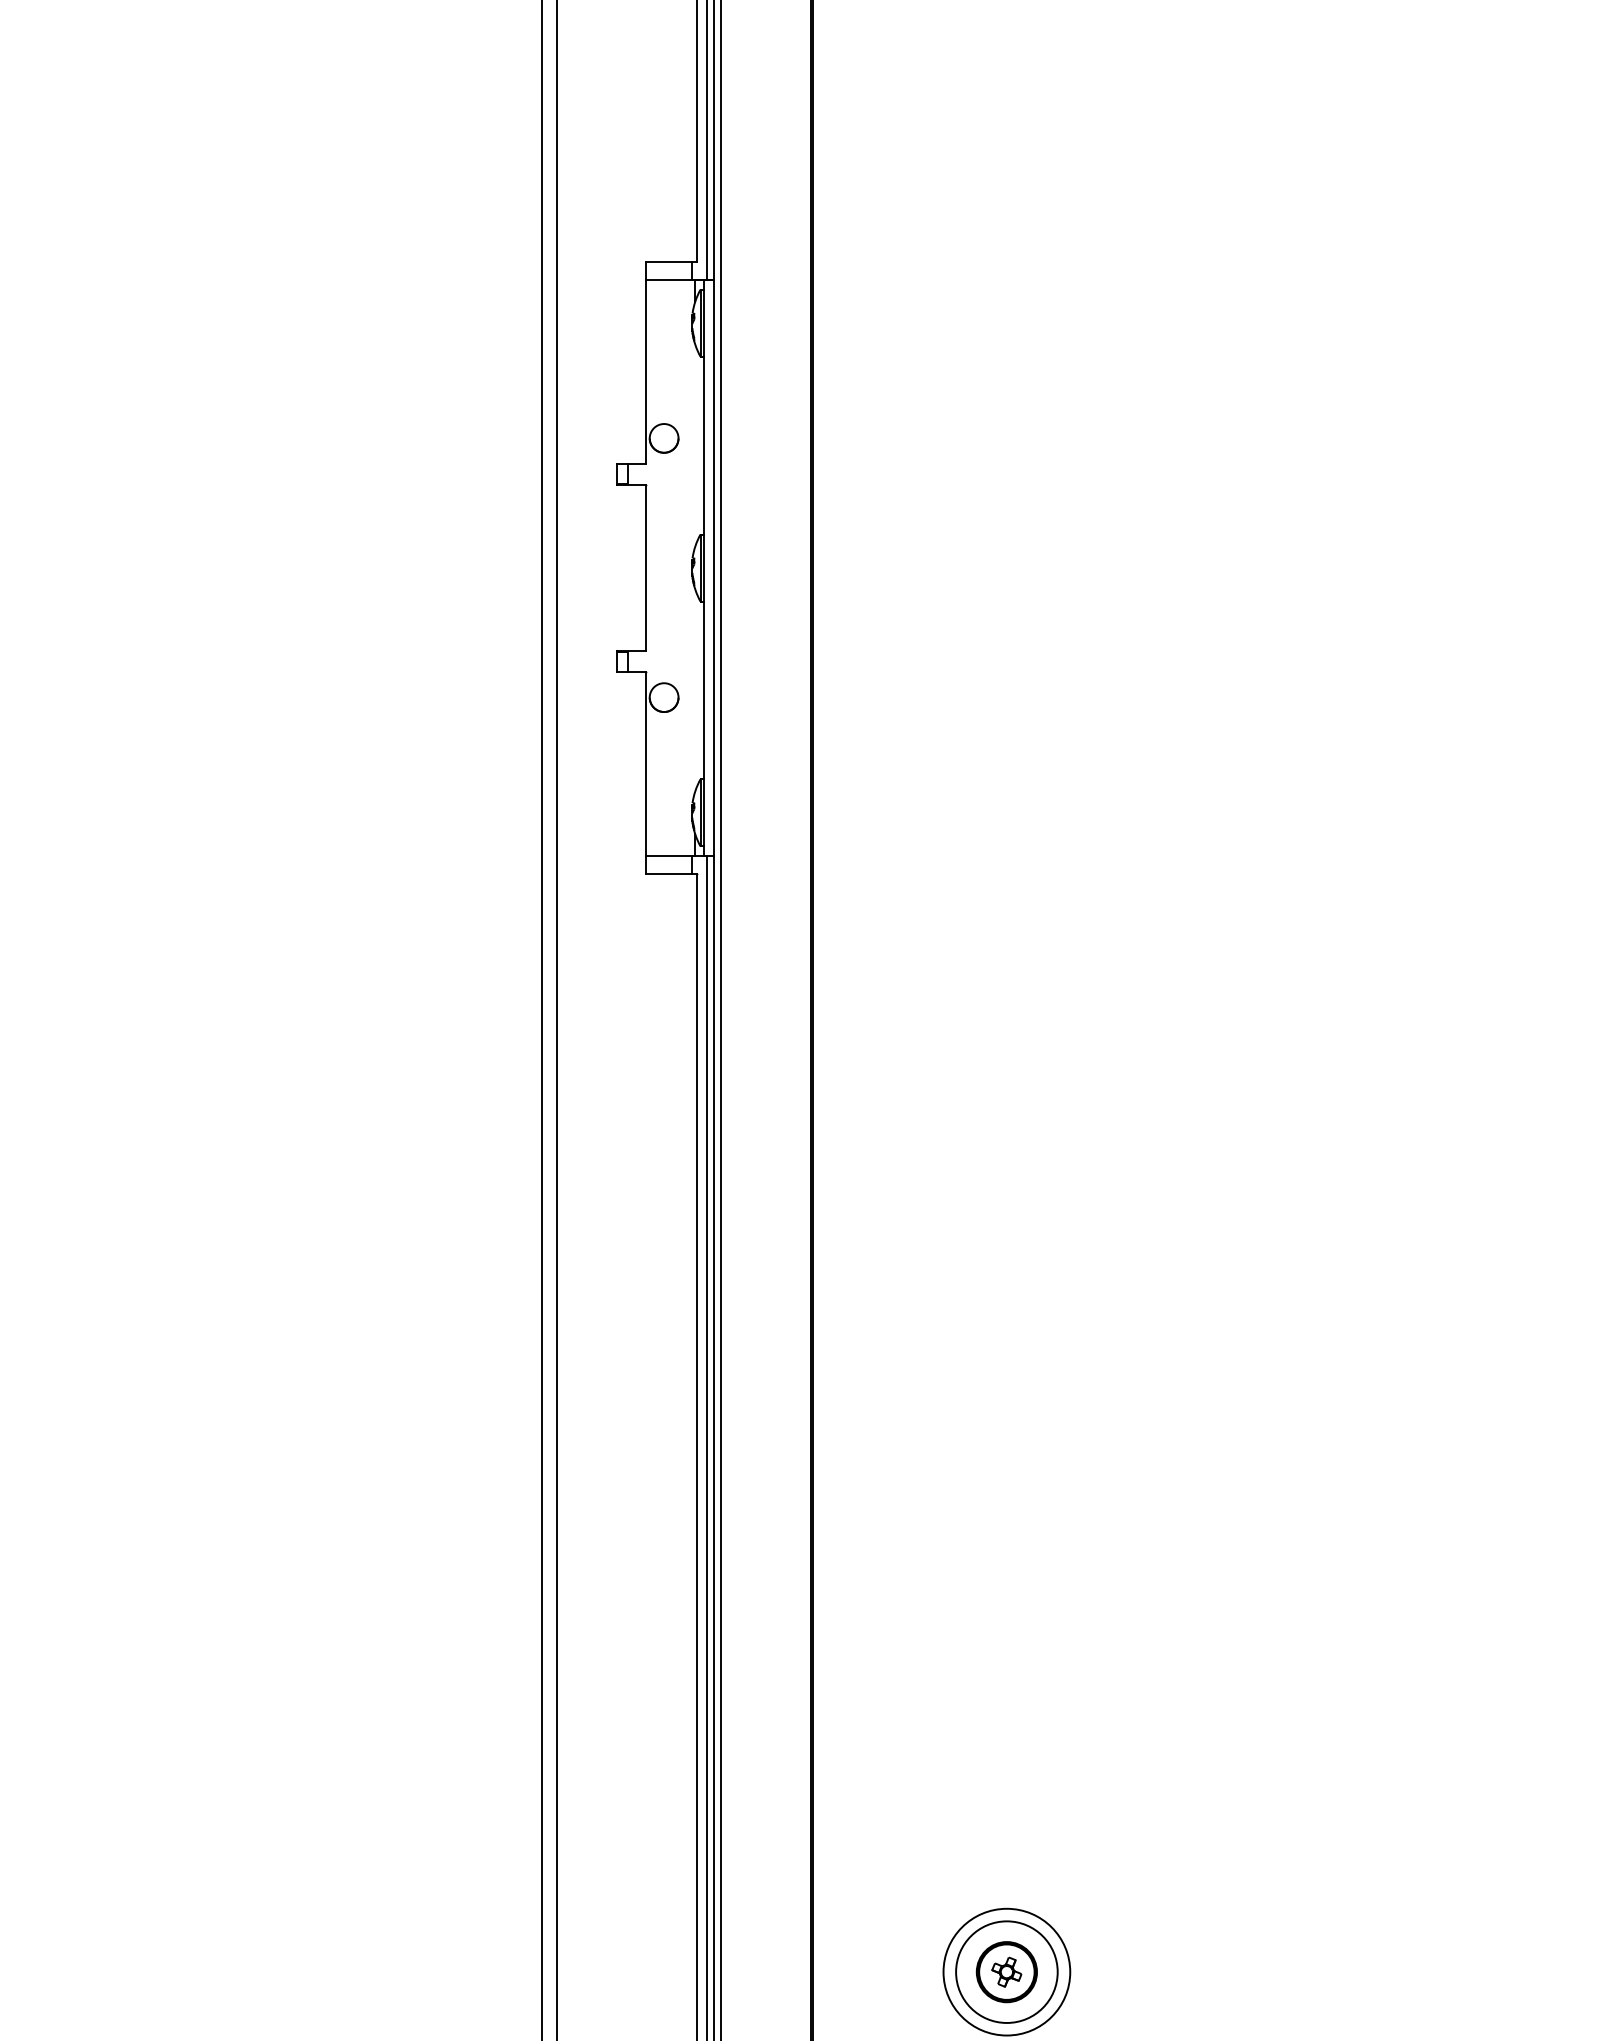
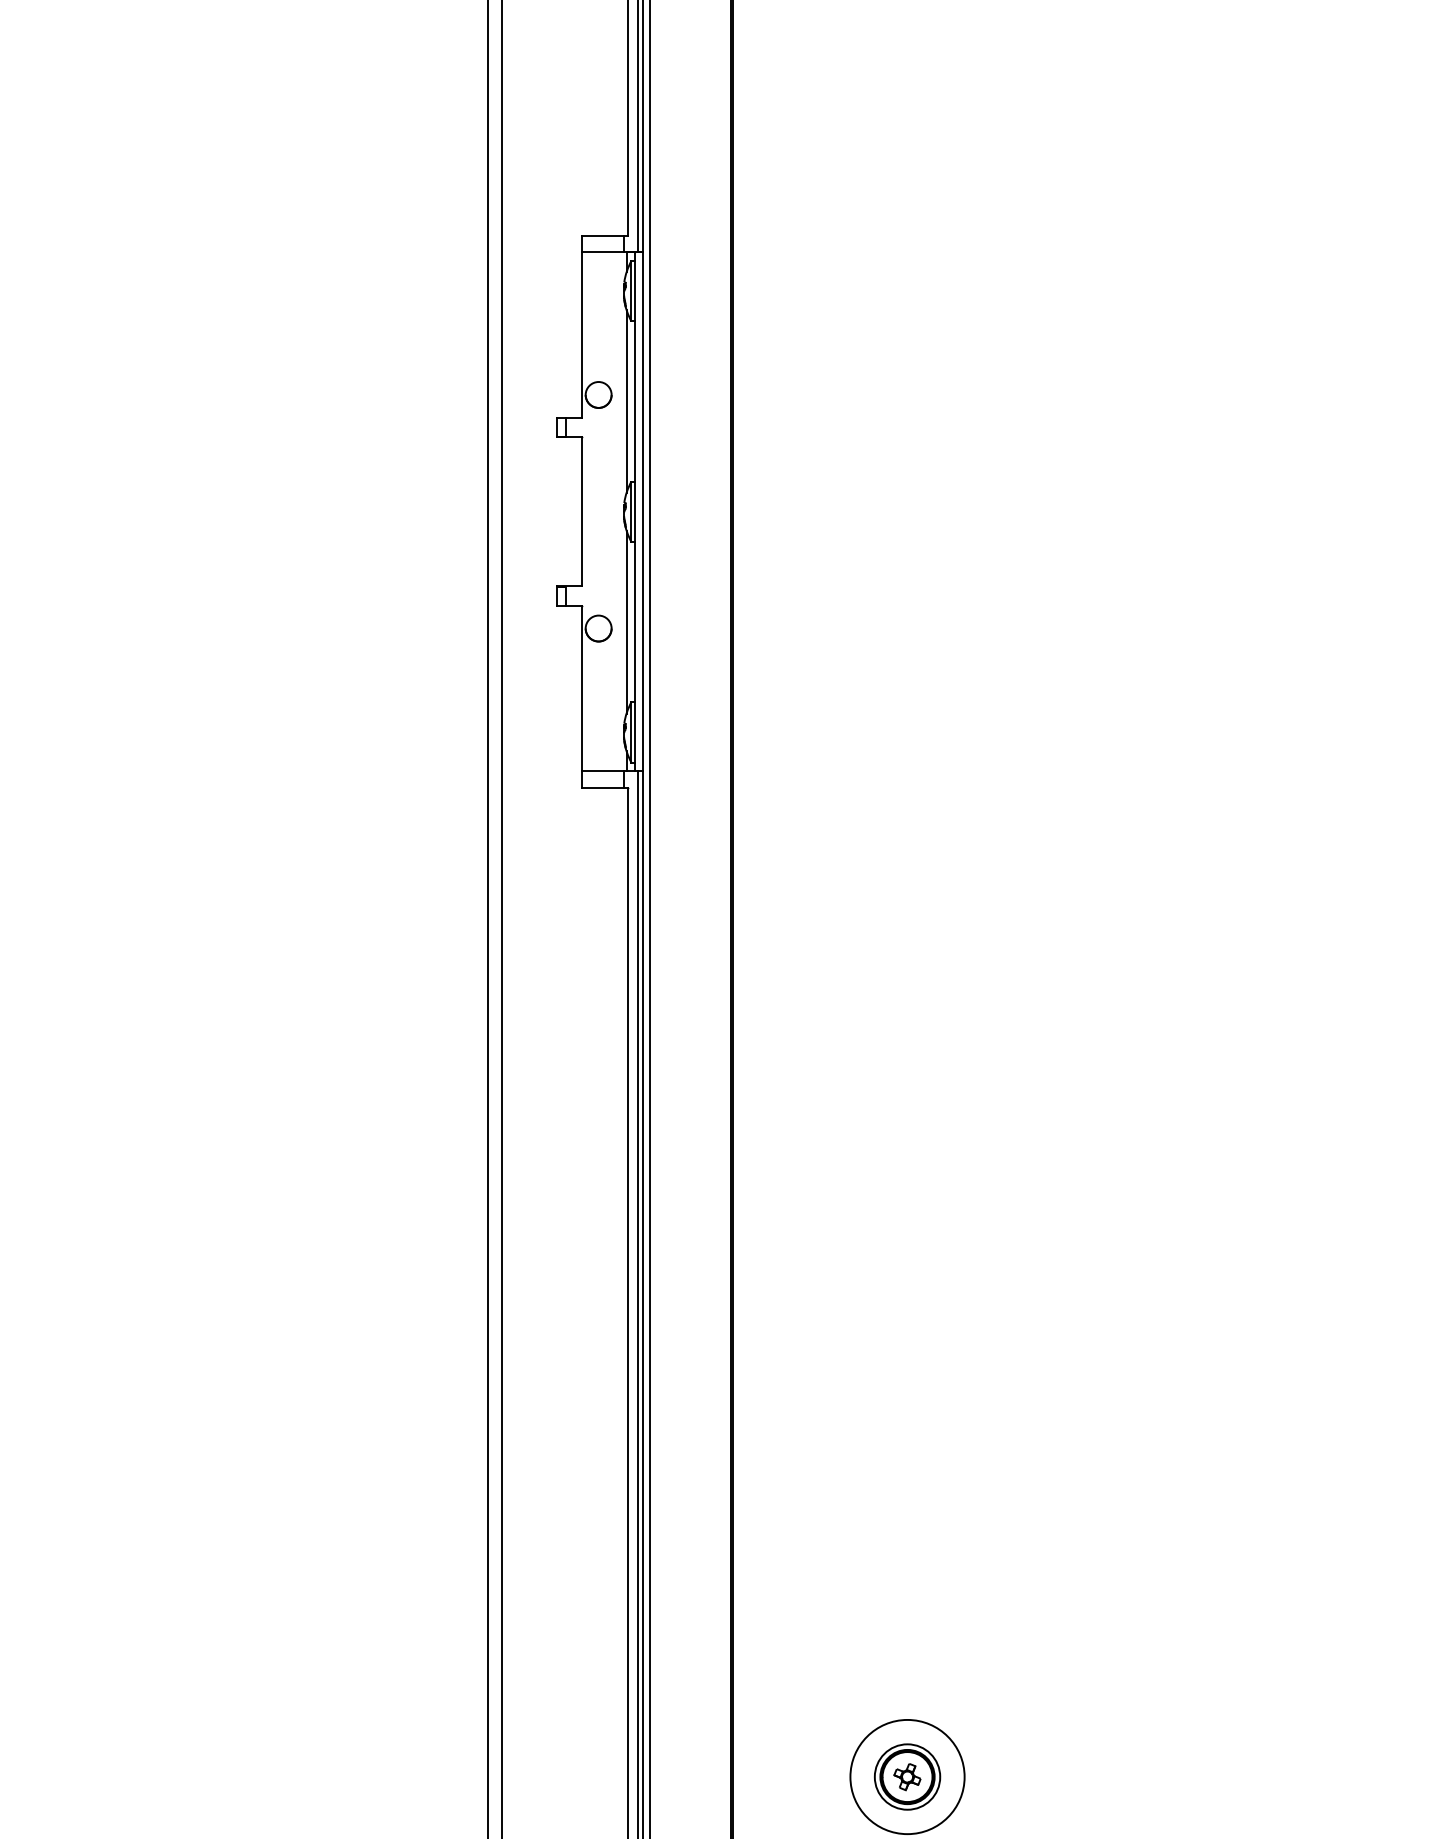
line: (695, 445) -> (626, 401), added
line: (695, 689) -> (626, 621), added
circle: (1006, 1971) -> (907, 1776), size x0.71

